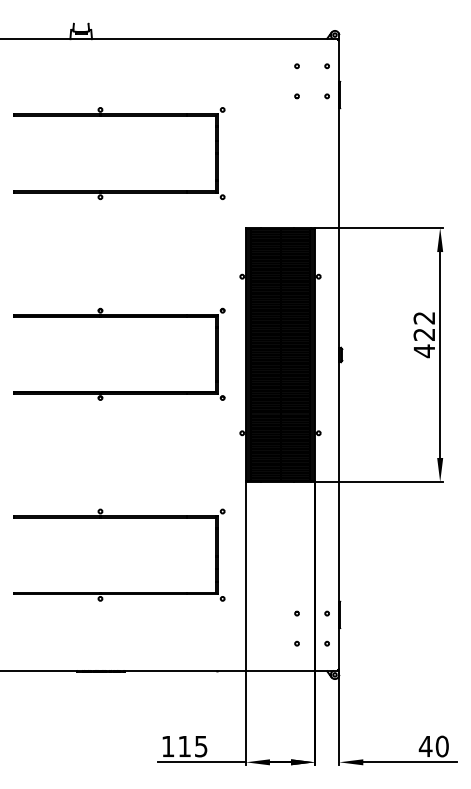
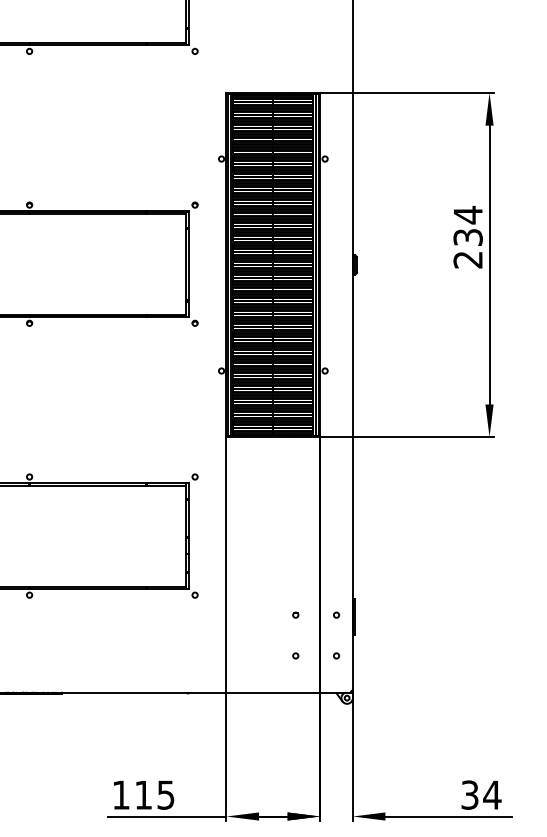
text: (424, 334) -> (468, 237), 422 -> 234
text: (433, 746) -> (480, 795), 40 -> 34

